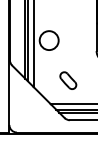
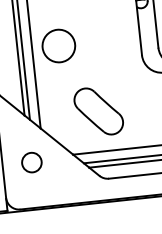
part: (68, 80) -> (99, 110), size x1.67
circle: (25, 105) -> (30, 161), added

